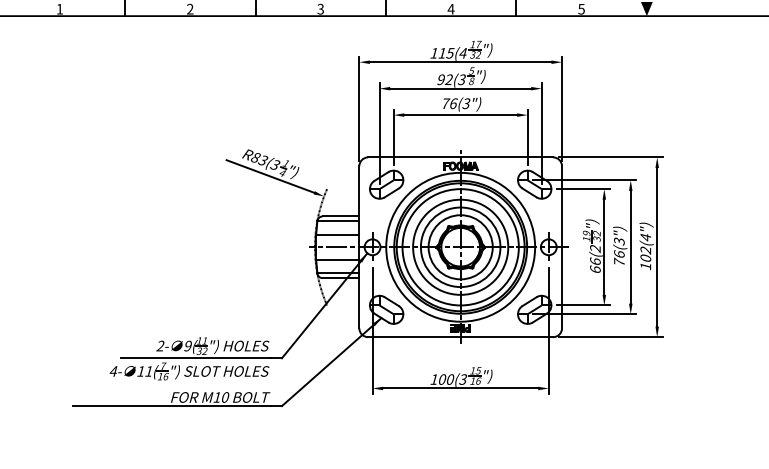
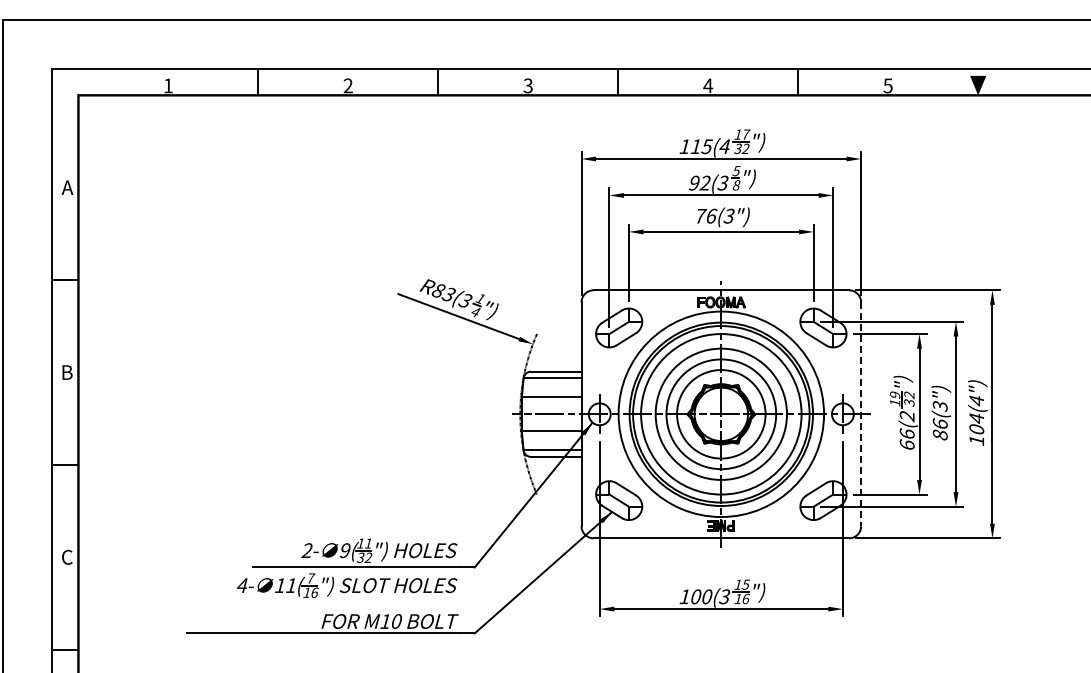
line: (562, 247) -> (861, 414), solid -> dashed
text: (645, 250) -> (976, 418), 102 -> 104
text: (618, 261) -> (939, 434), 76 -> 86

